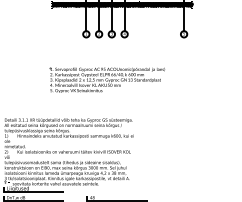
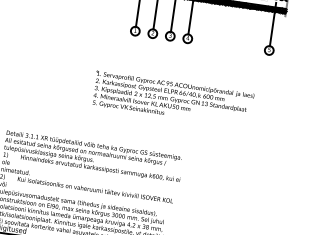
part: (106, 79) -> (172, 98), moved

